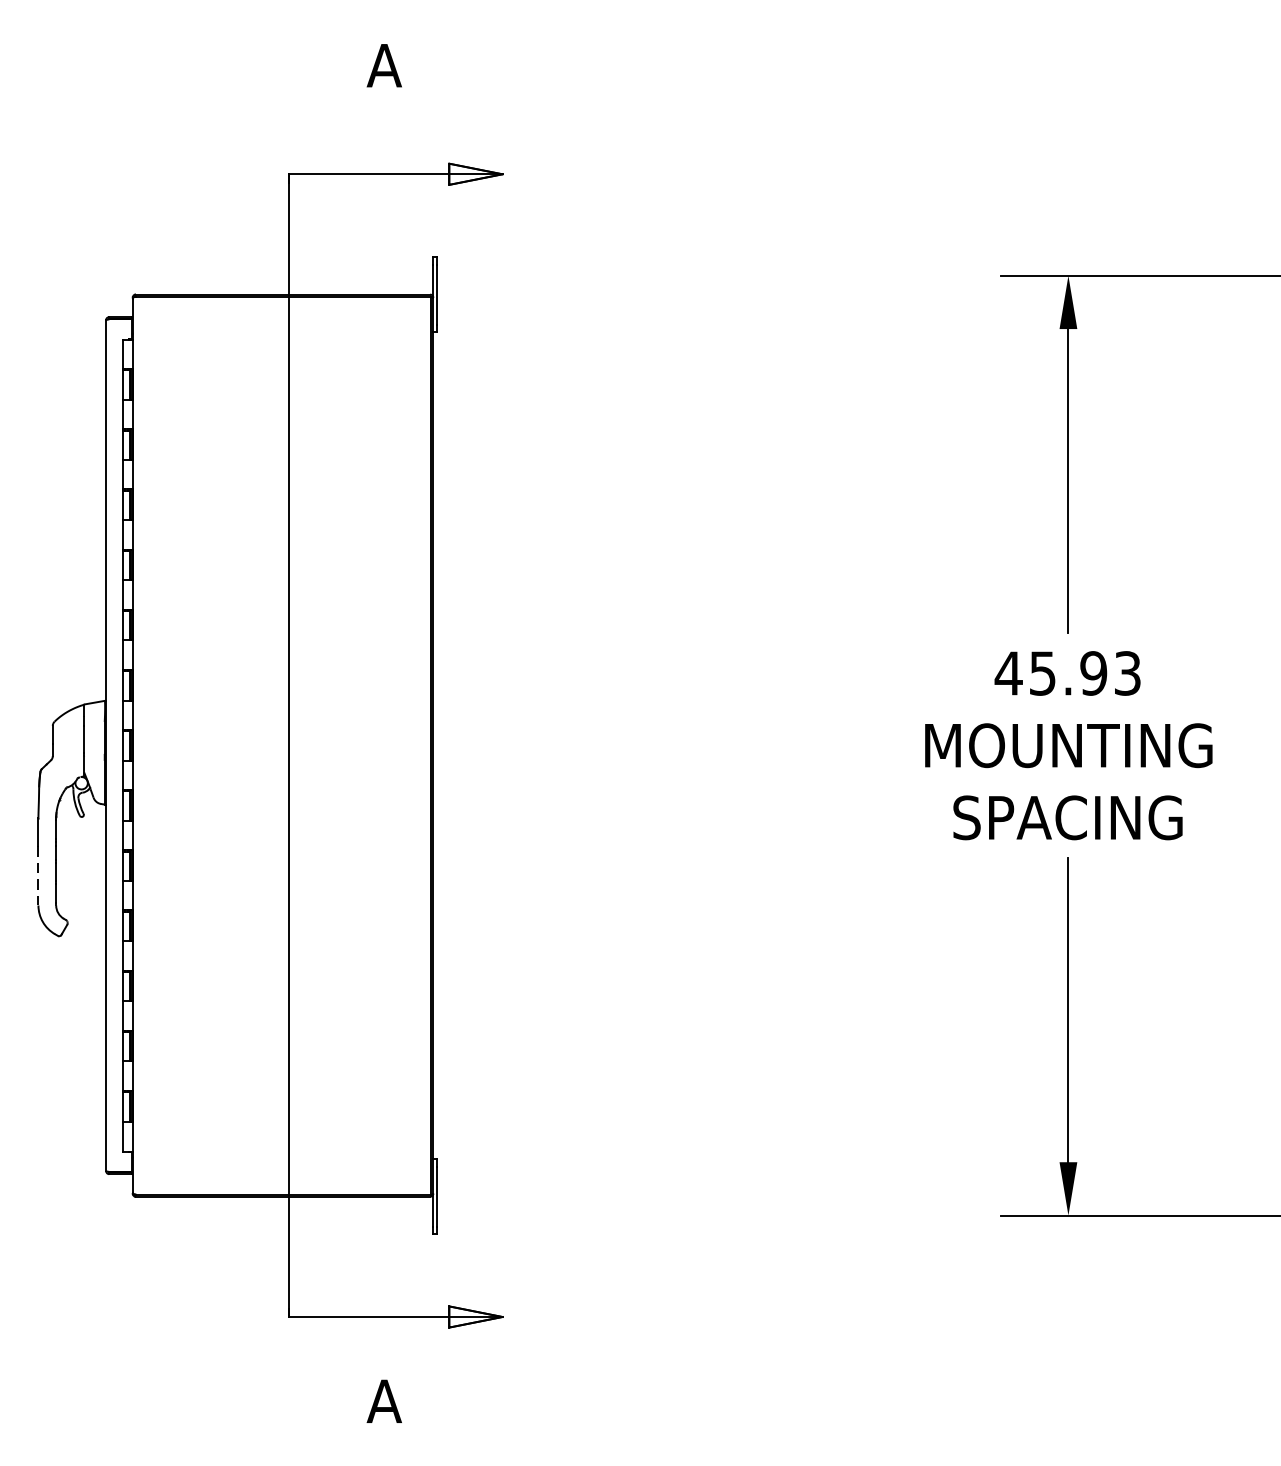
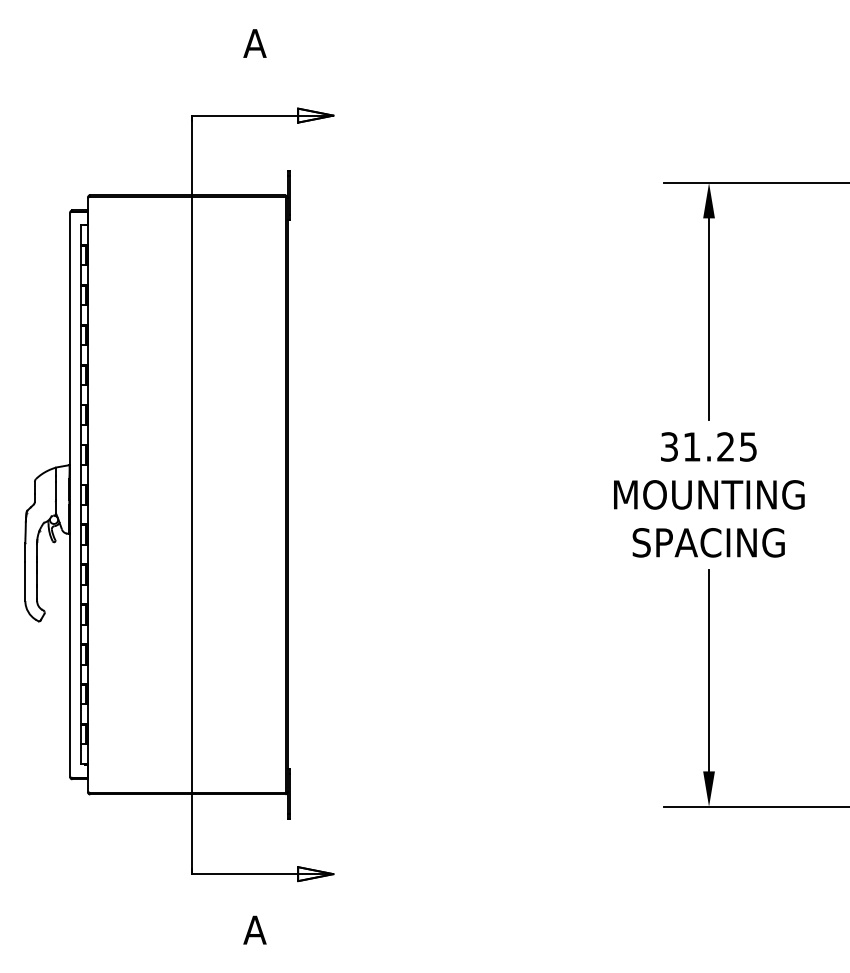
text: (1067, 672) -> (708, 446), 45.93 -> 31.25
line: (38, 876) -> (25, 581), dashed -> solid

